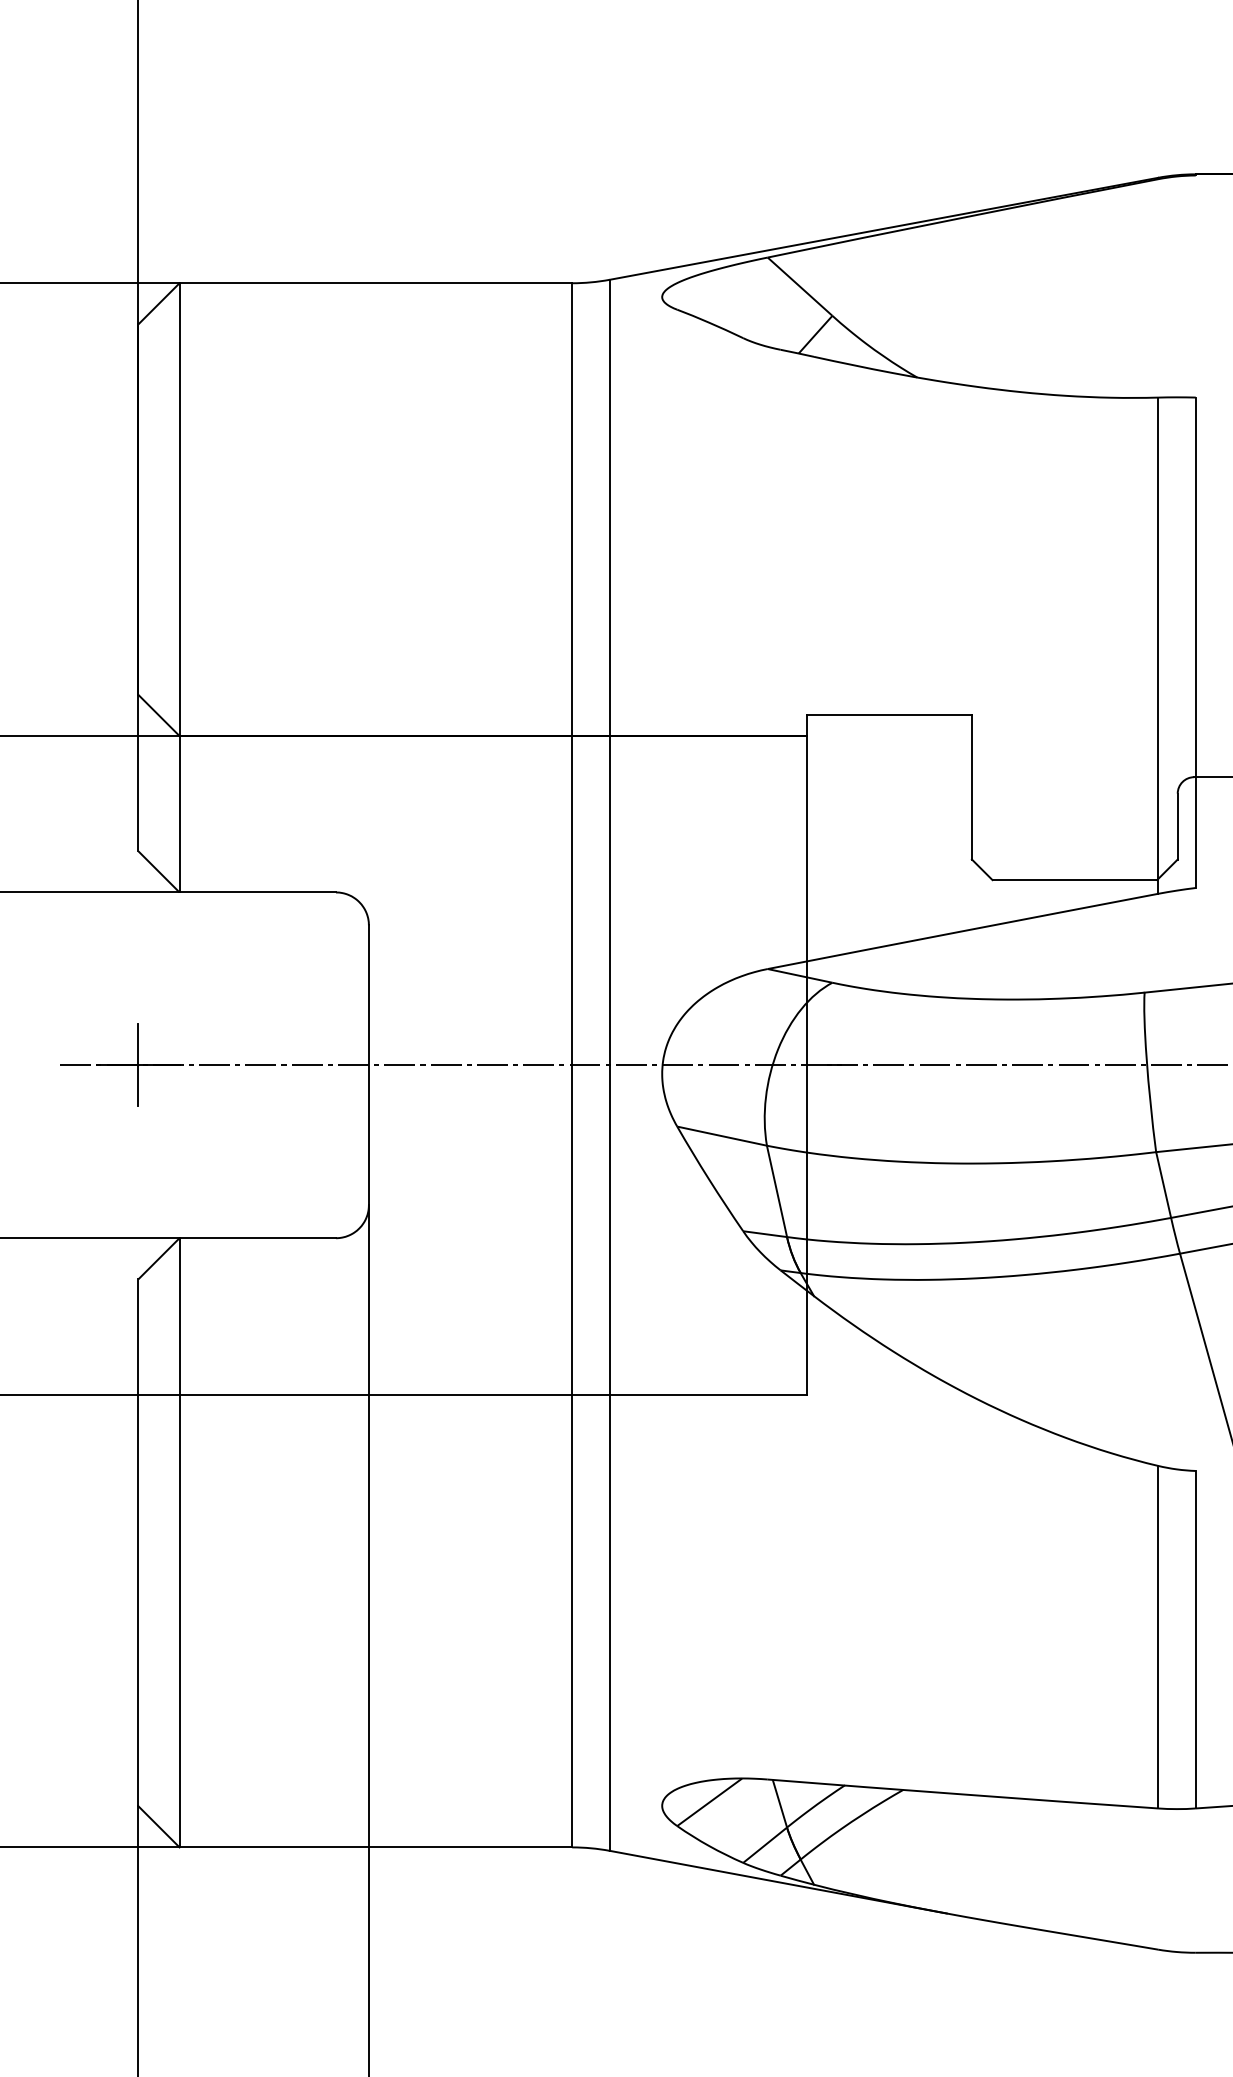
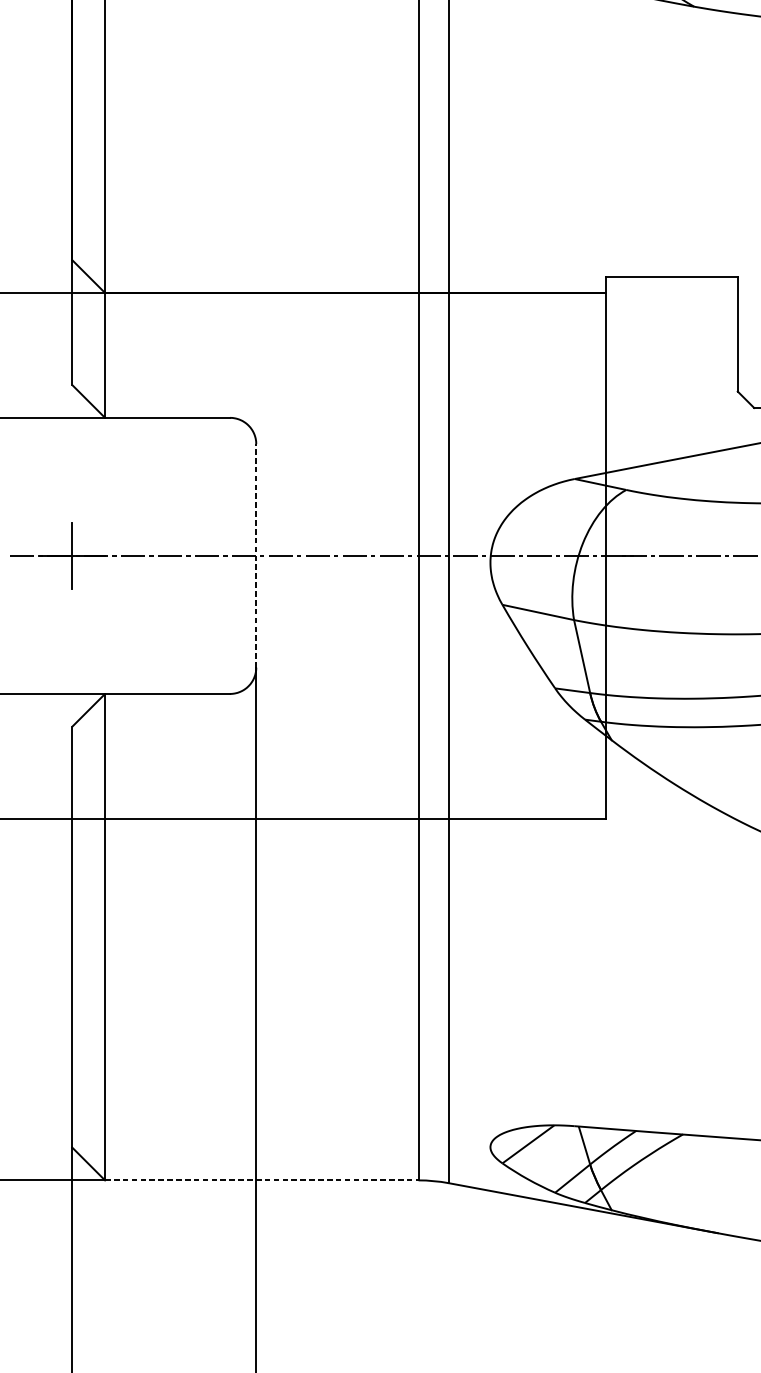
line: (368, 1065) -> (255, 556), solid -> dashed
line: (376, 1847) -> (262, 1180), solid -> dashed

